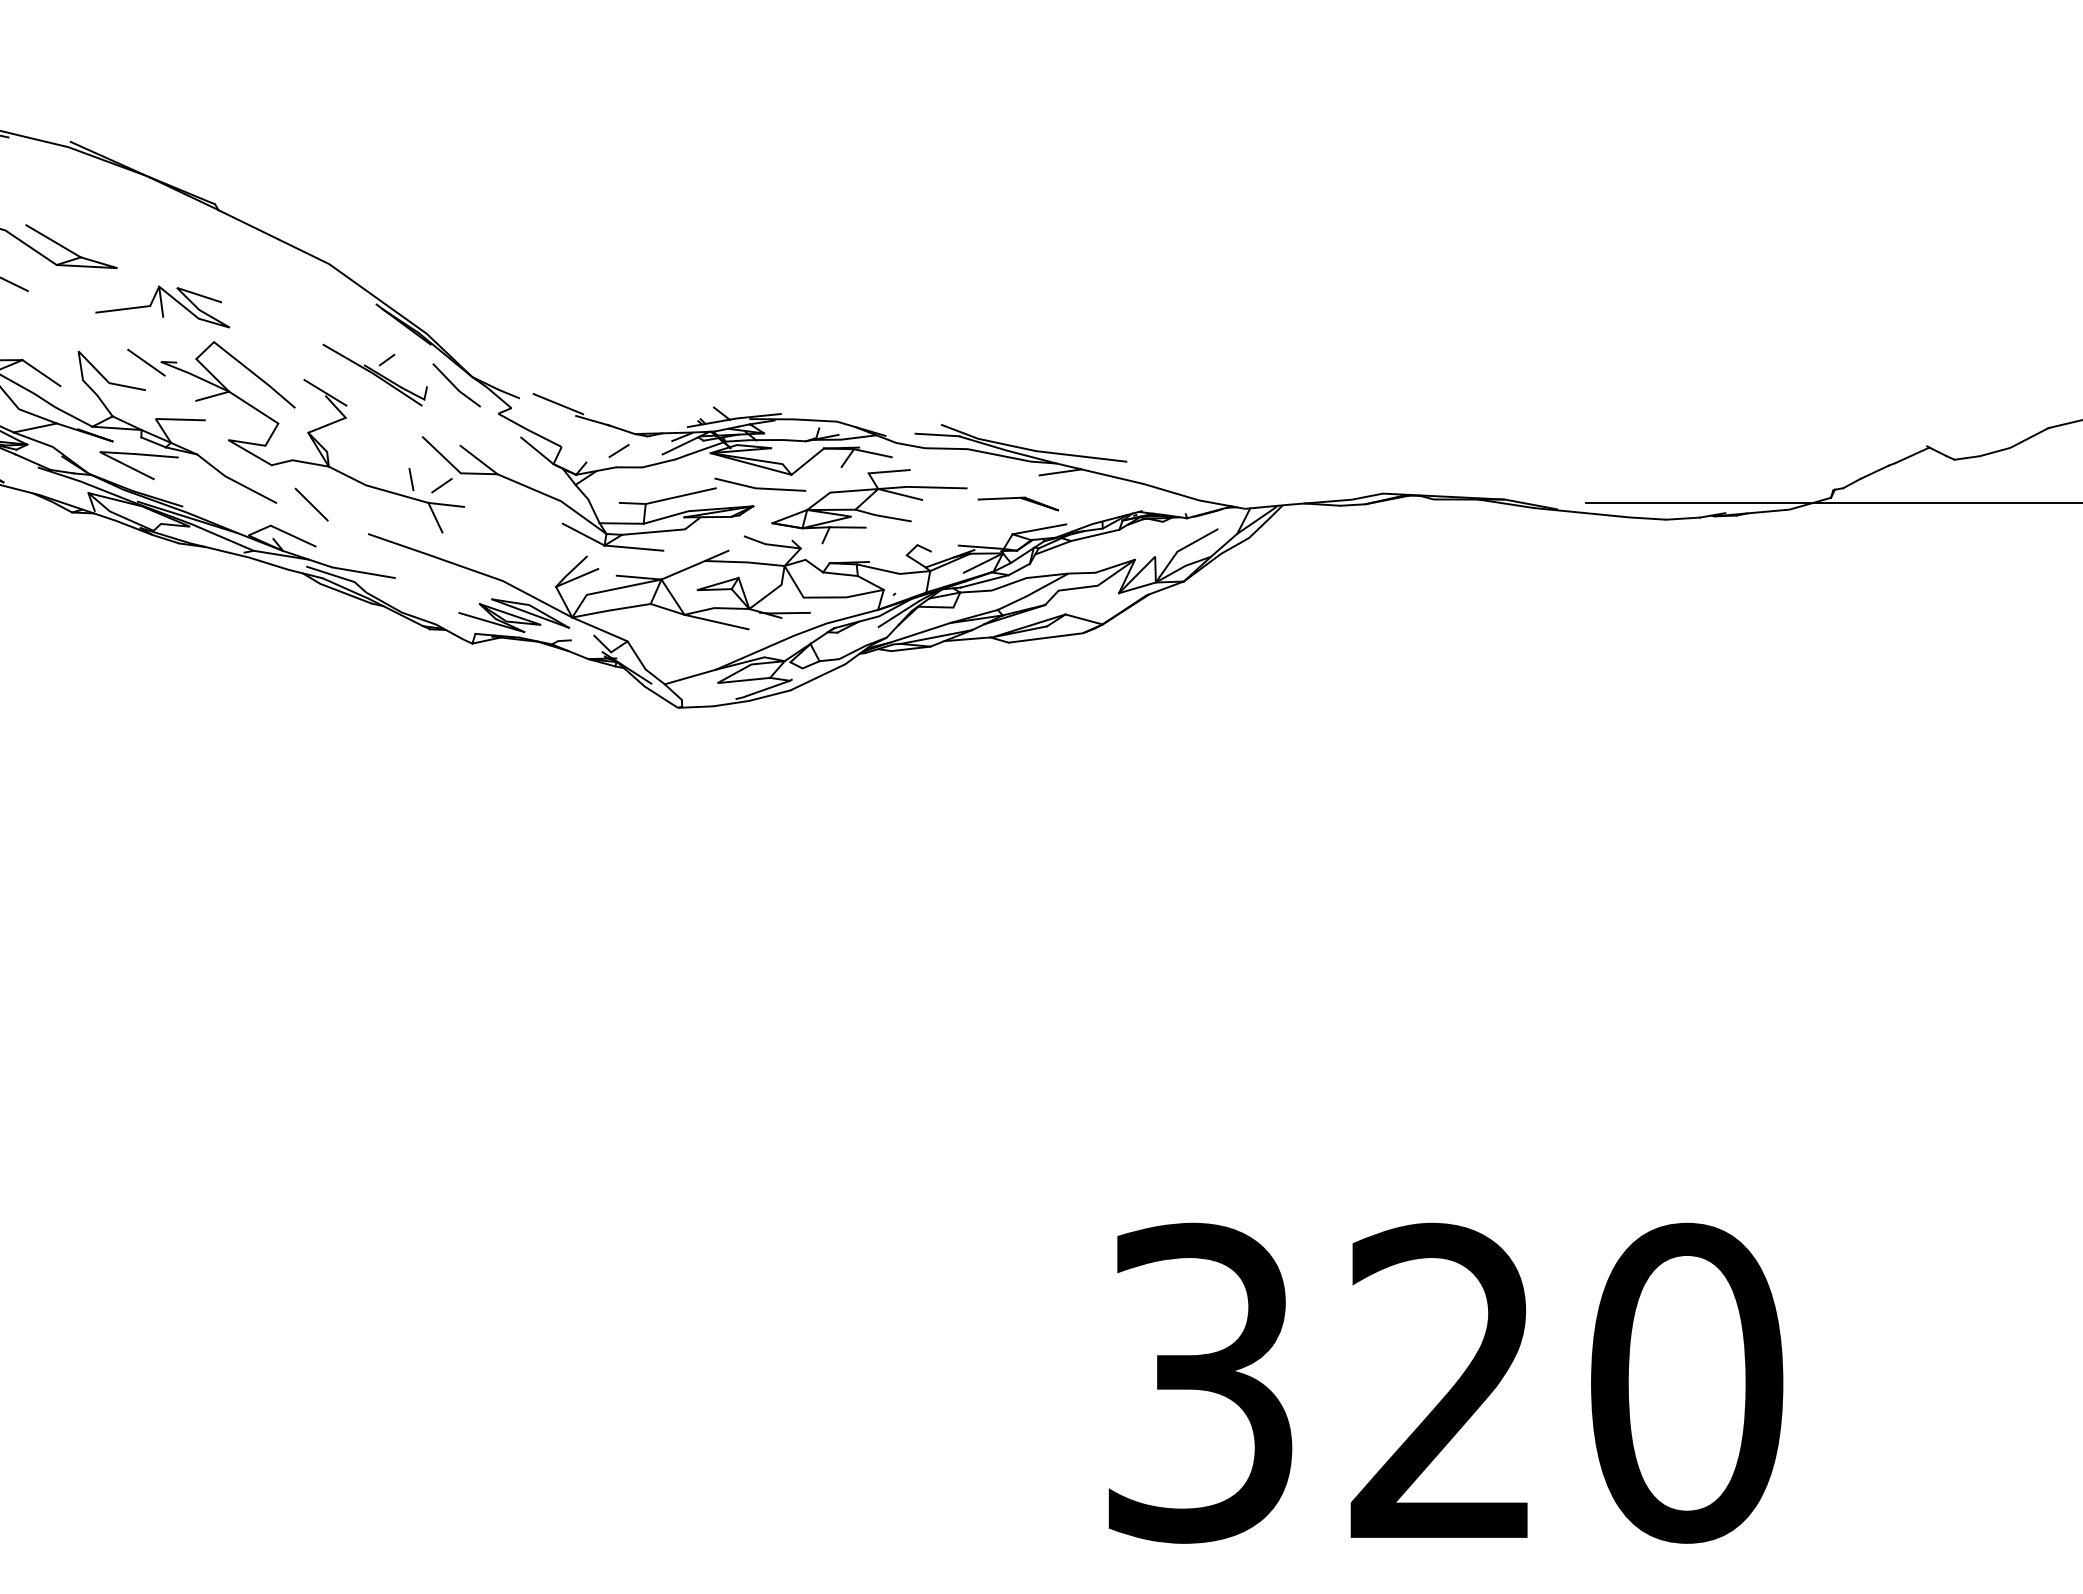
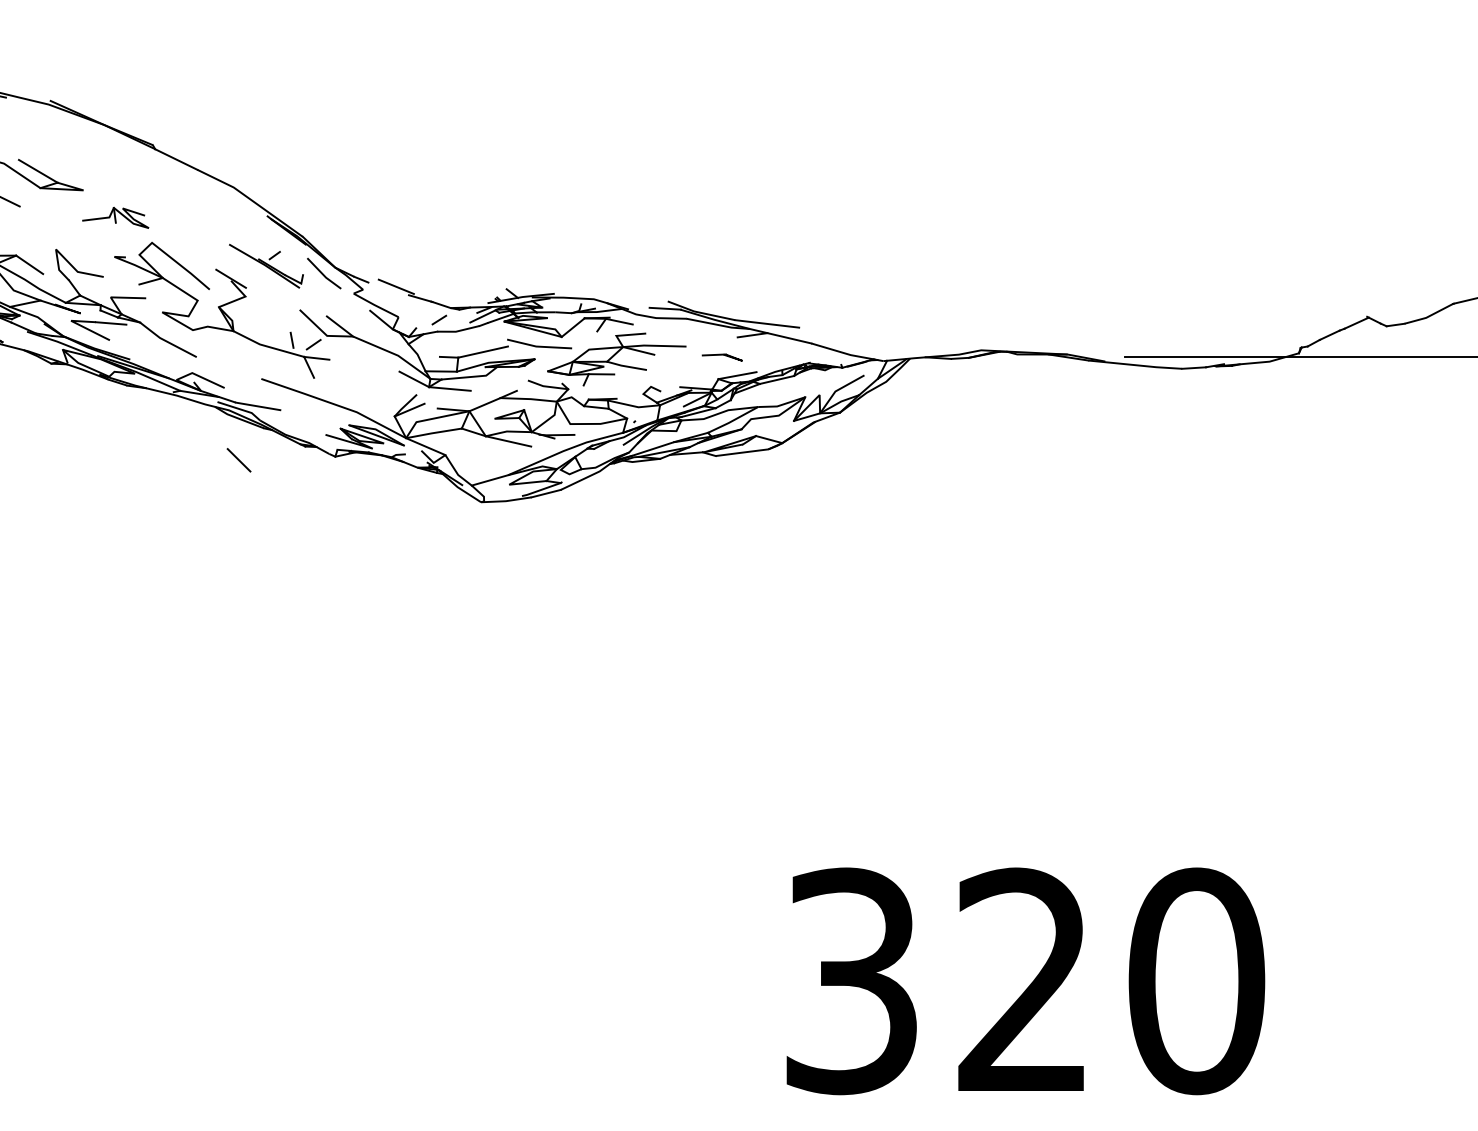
part: (162, 306) -> (115, 217), size x0.7
line: (146, 362) -> (104, 257), removed
part: (1017, 503) -> (721, 357), size x0.7
line: (311, 504) -> (238, 460), moved

